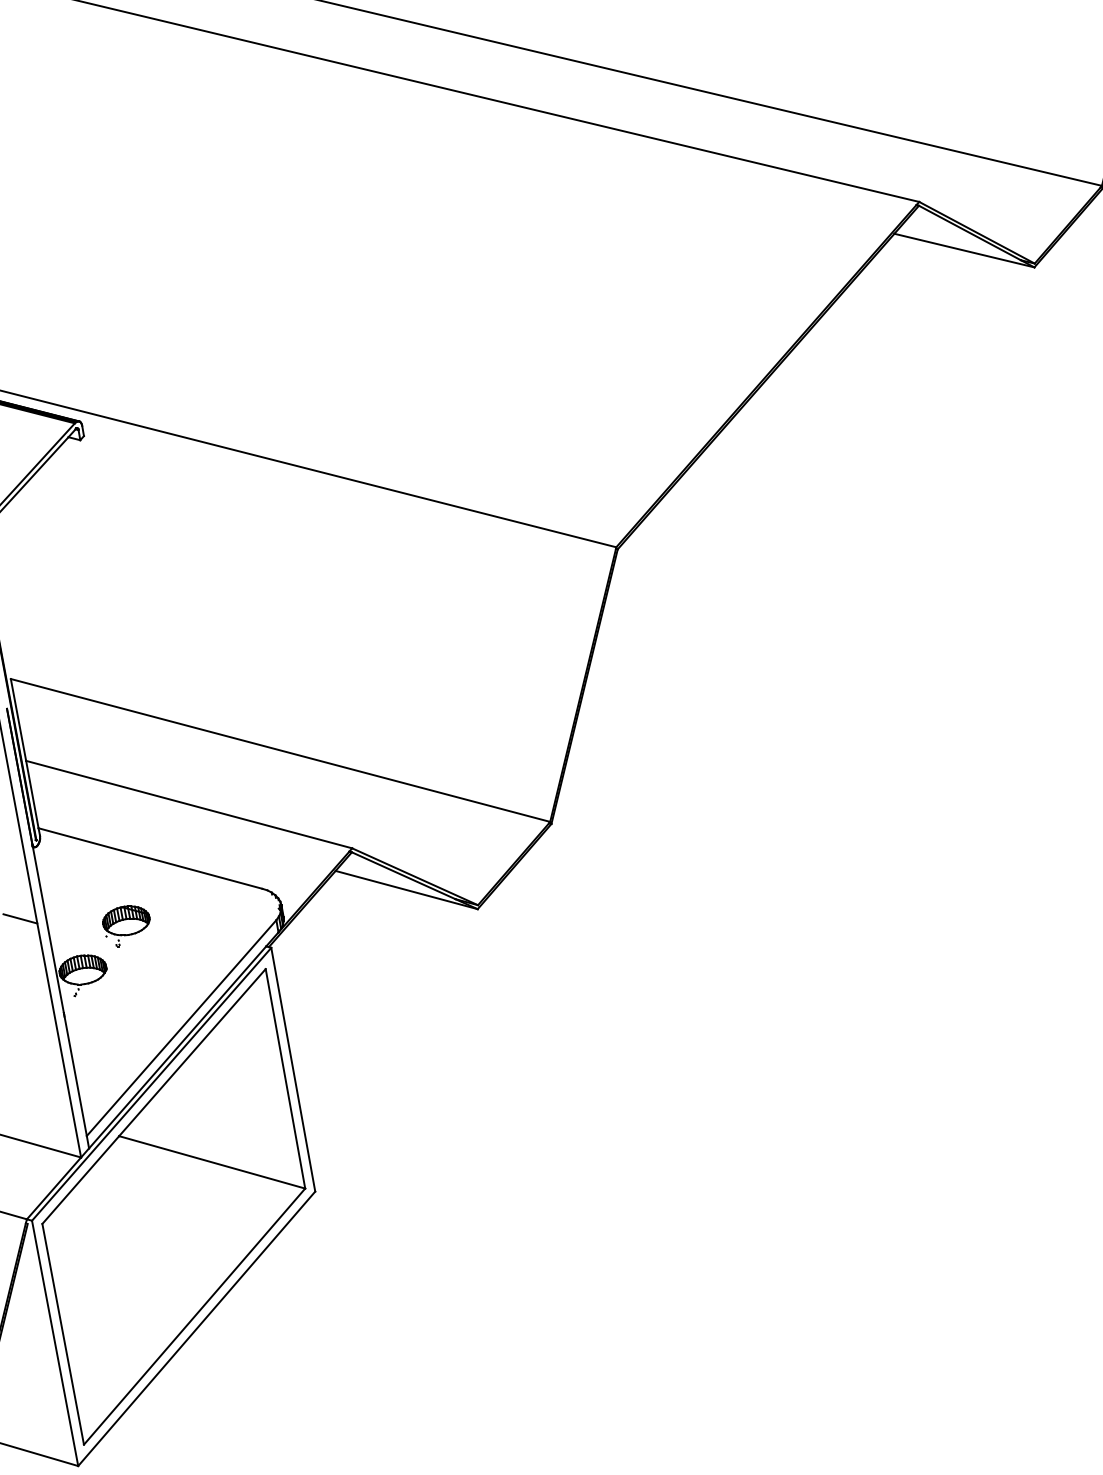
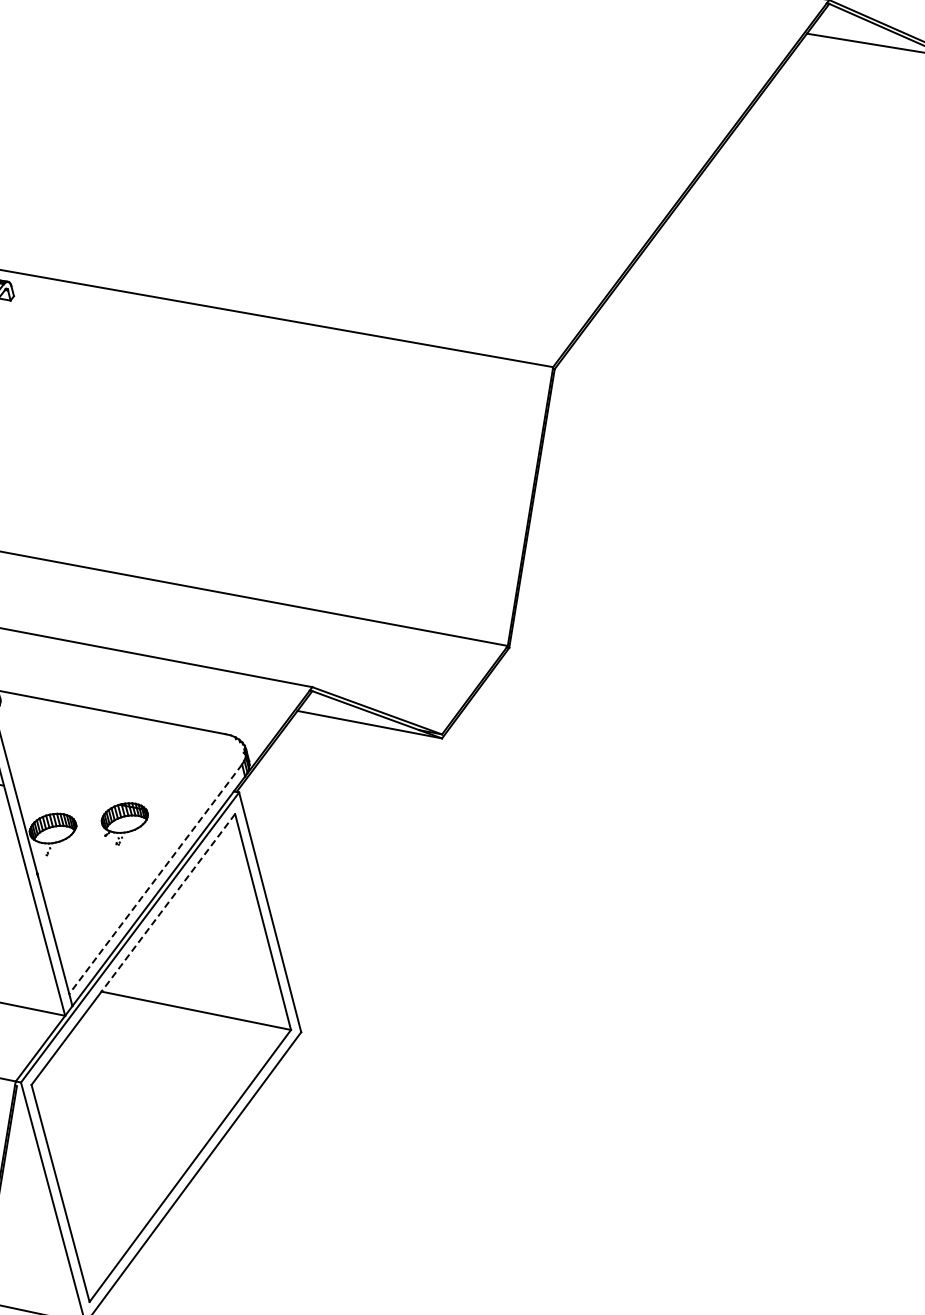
part: (126, 926) -> (125, 823), moved
line: (181, 1028) -> (155, 879), solid -> dashed
line: (192, 1053) -> (168, 903), solid -> dashed

